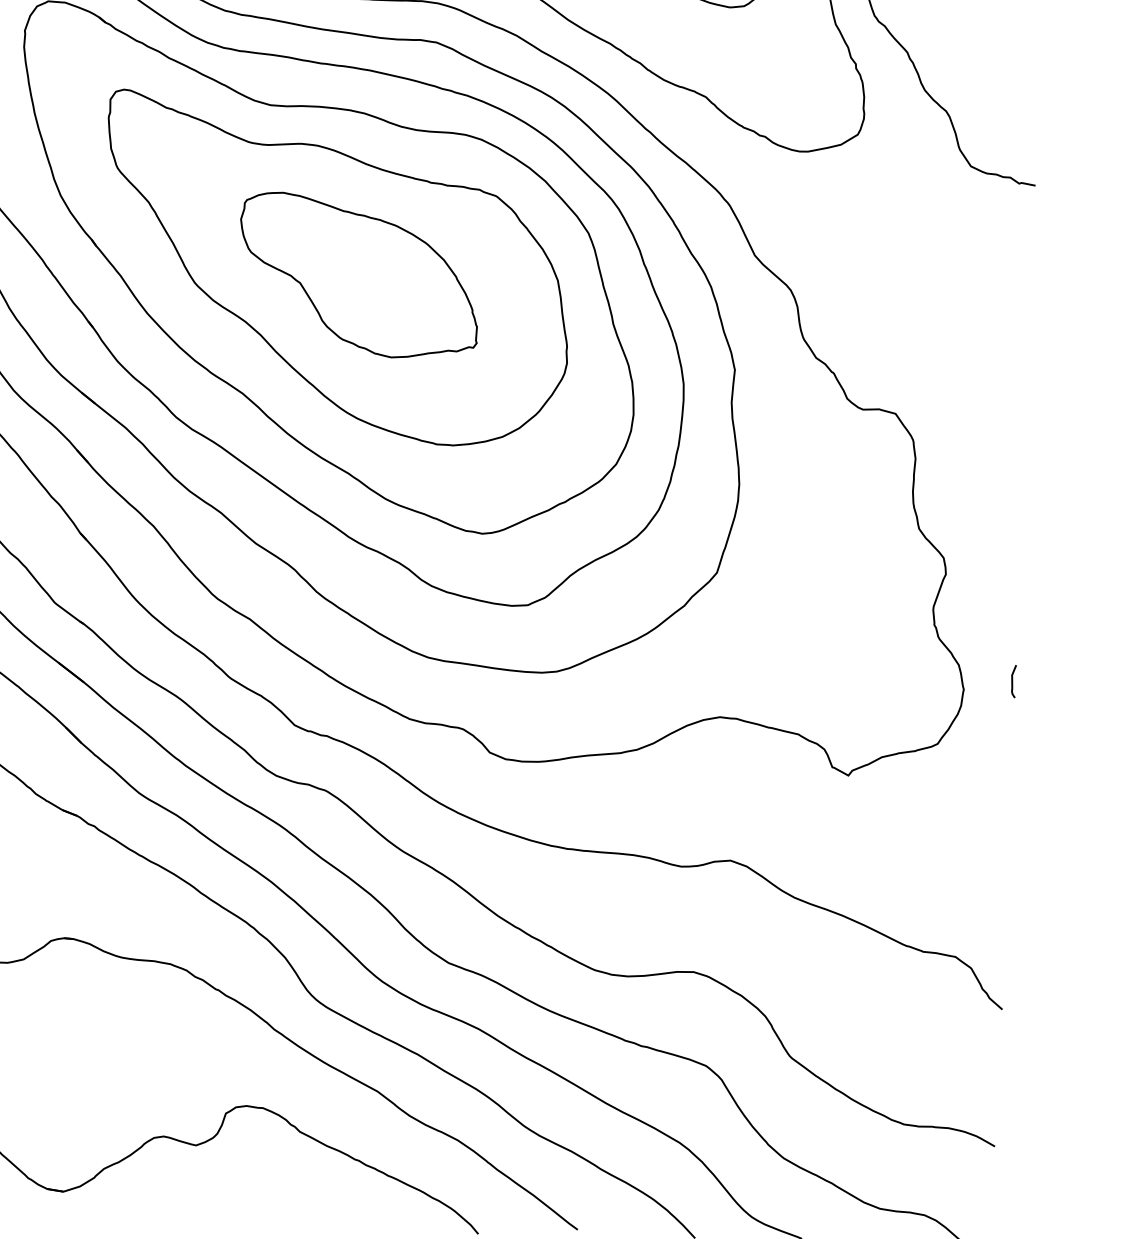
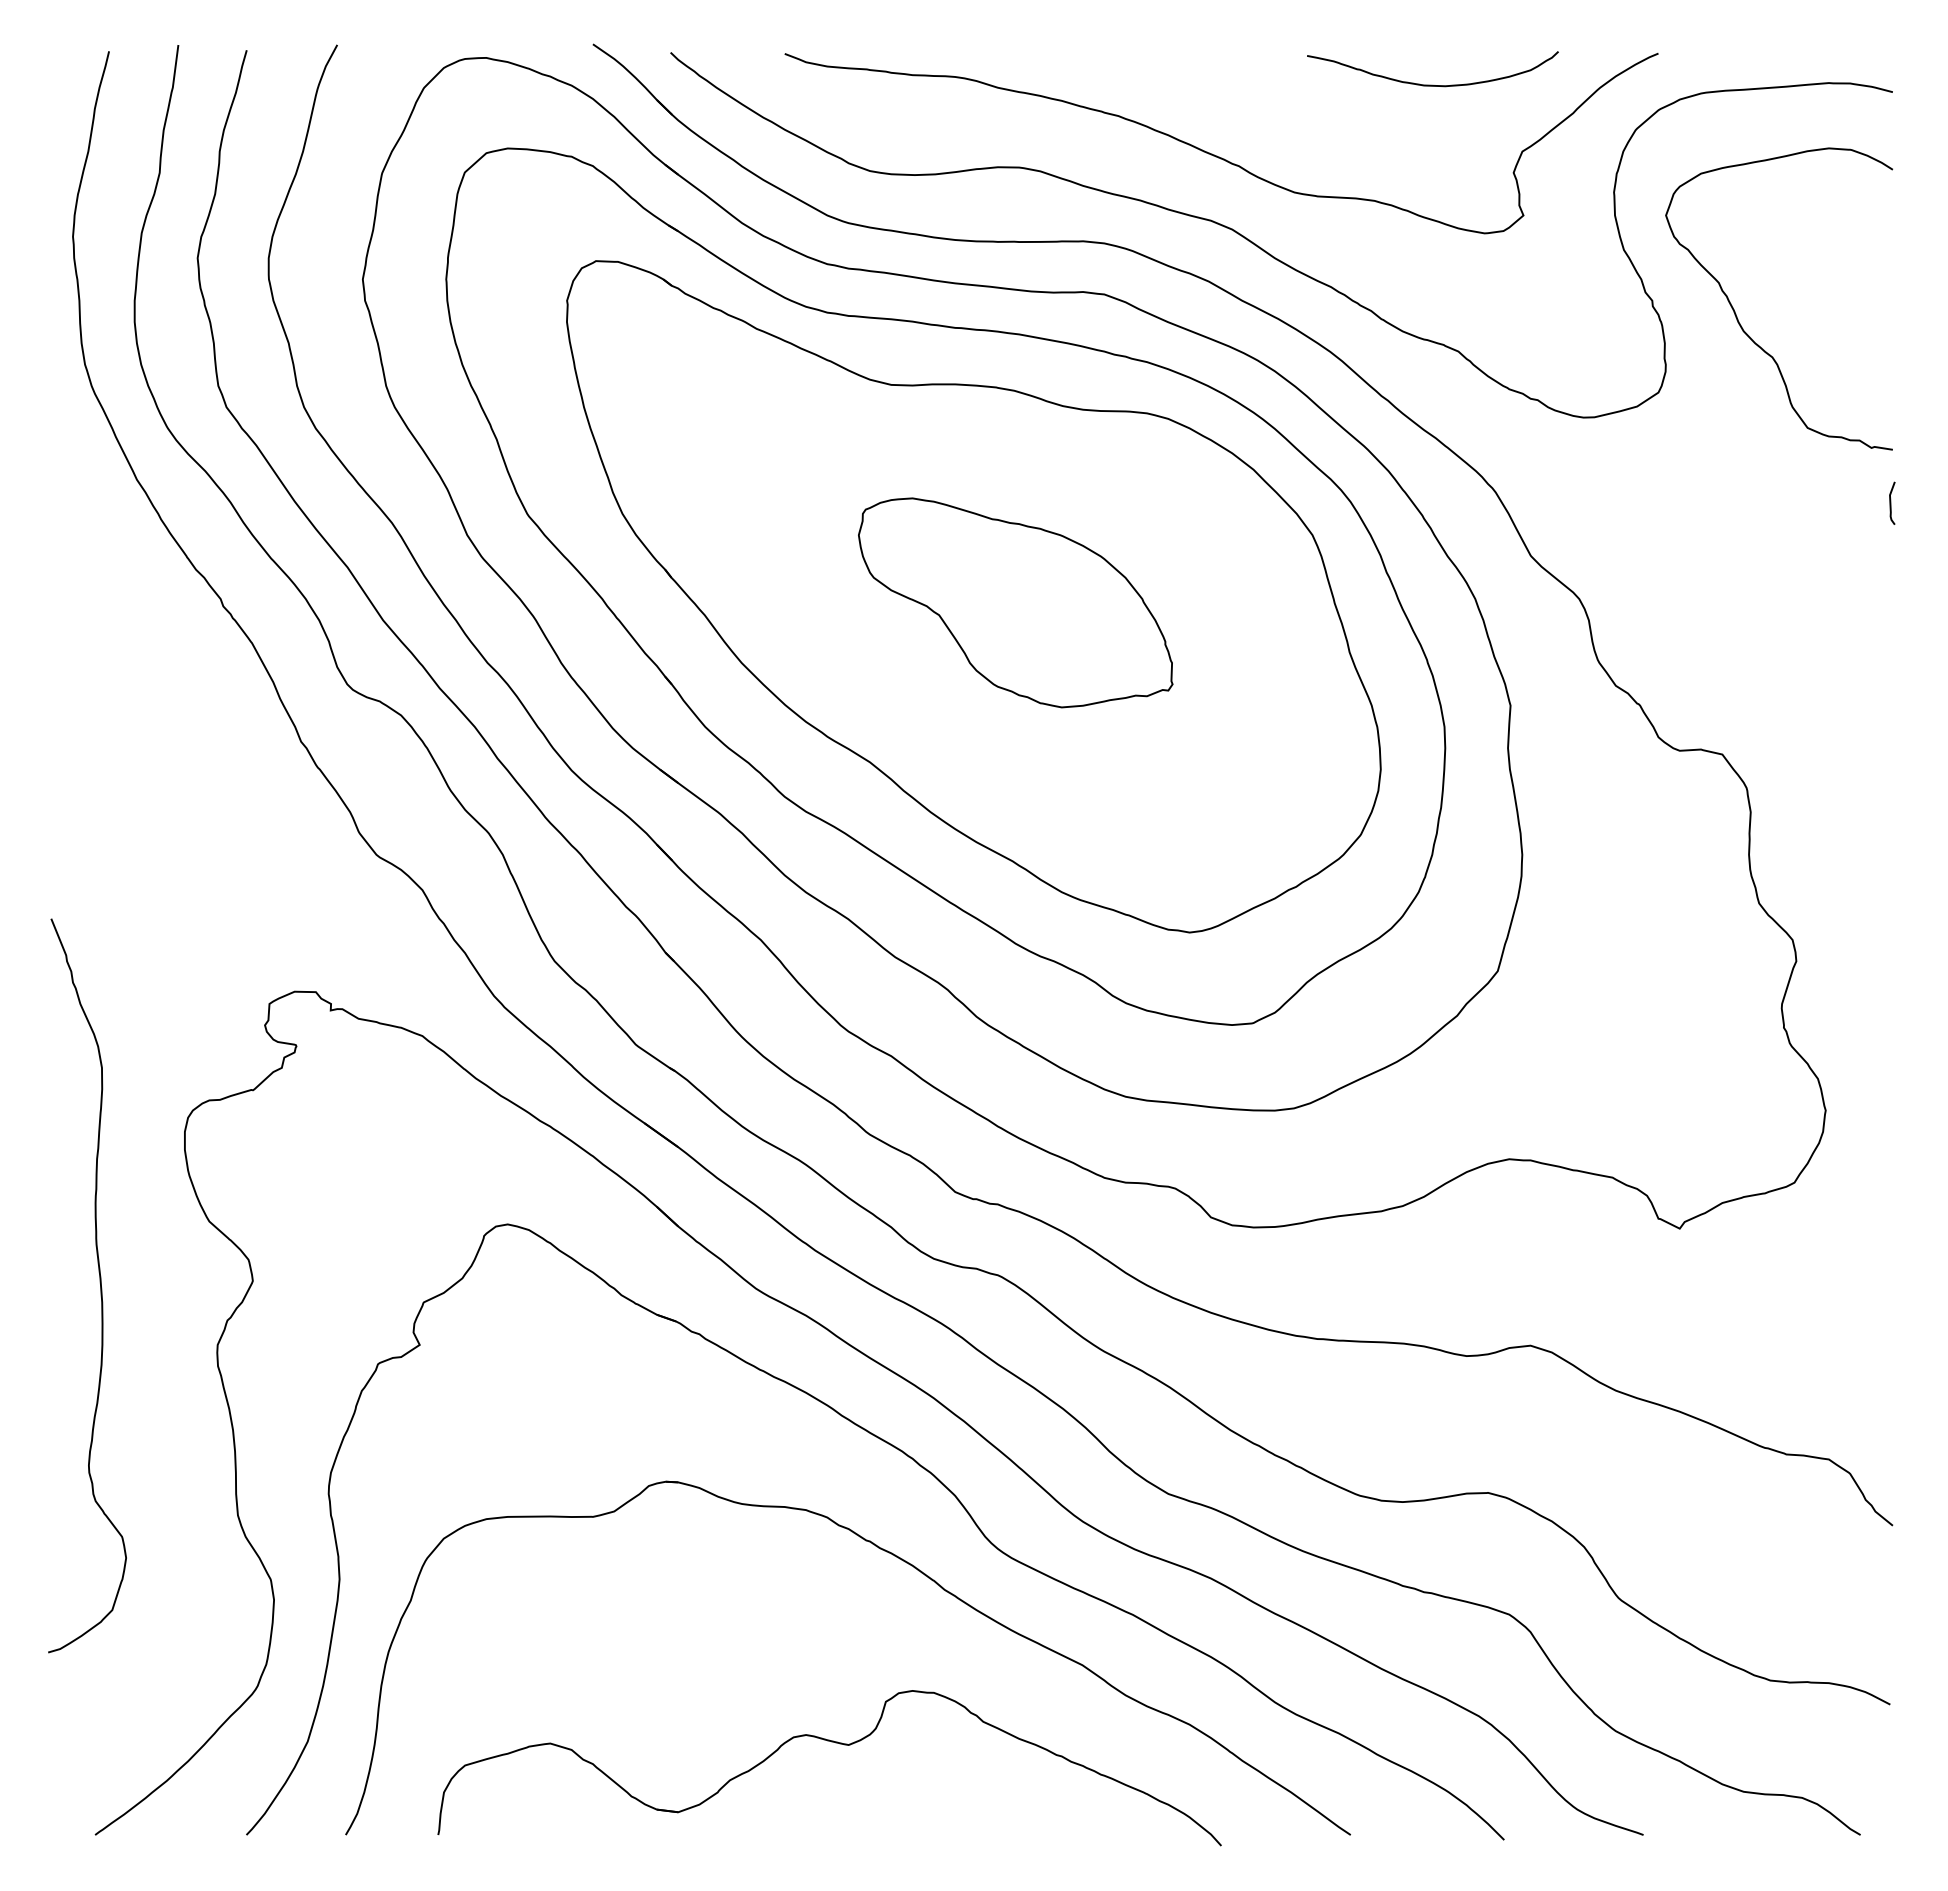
part: (336, 269) -> (986, 595), removed
curve: (1013, 680) -> (1891, 502), moved

